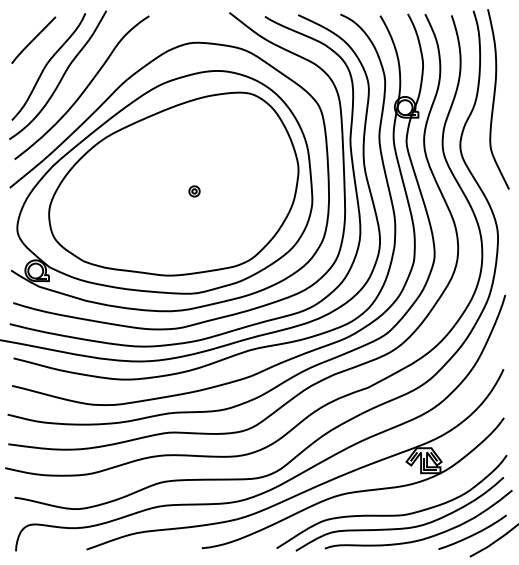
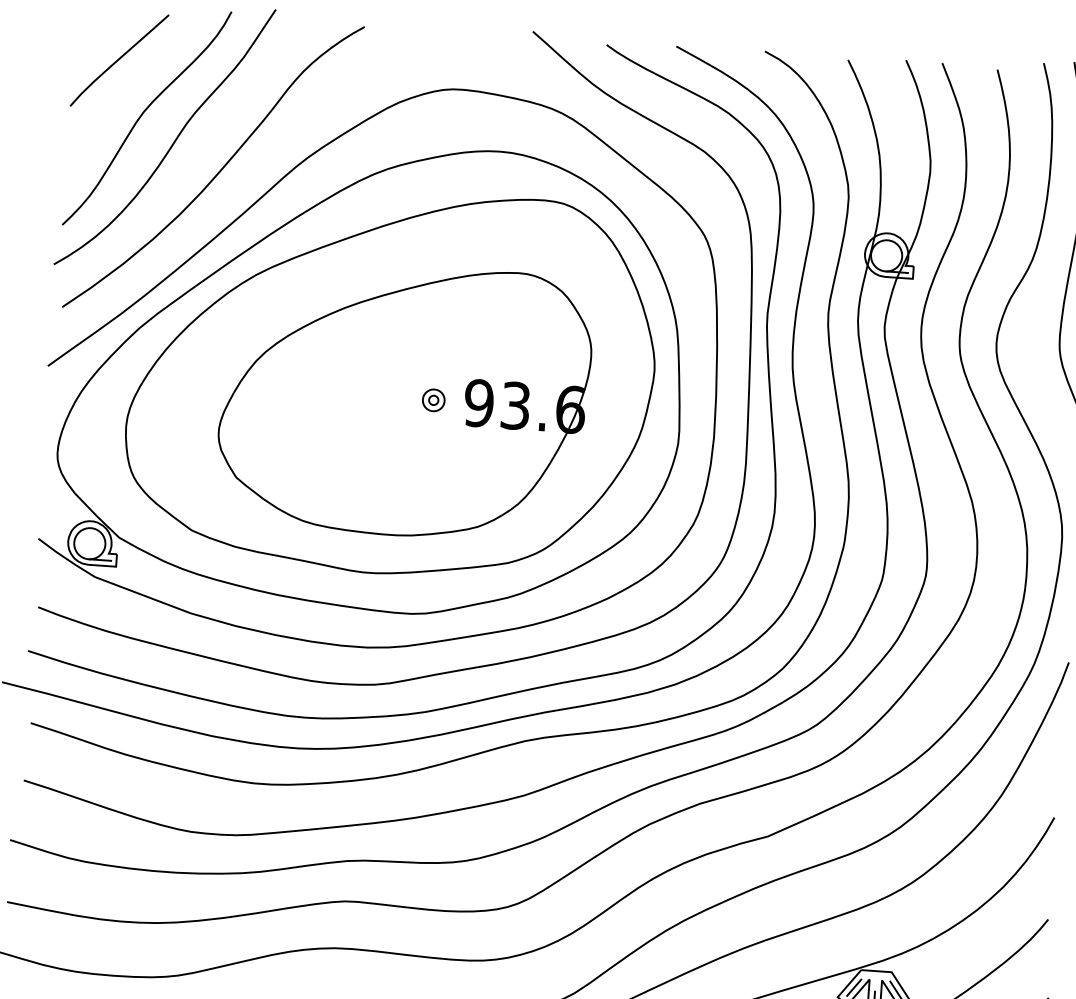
part: (180, 192) -> (404, 400), added

